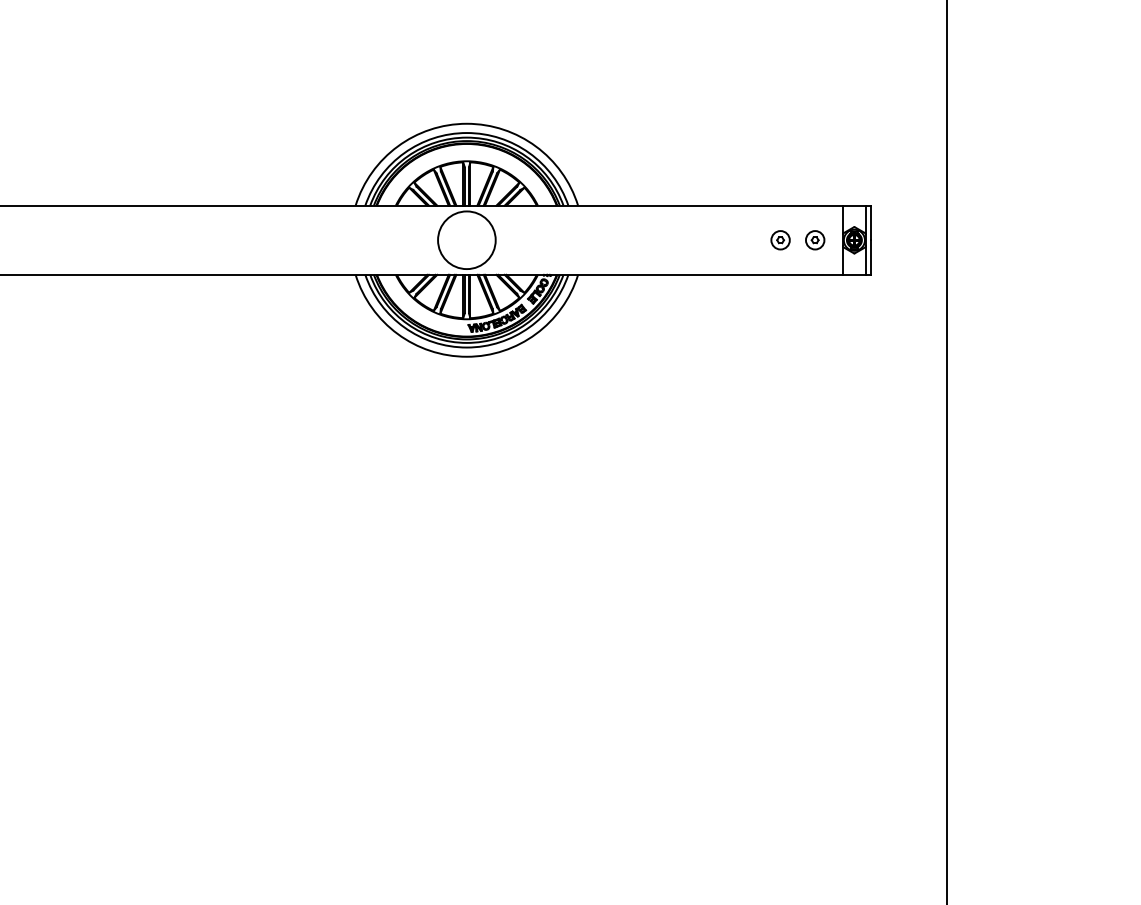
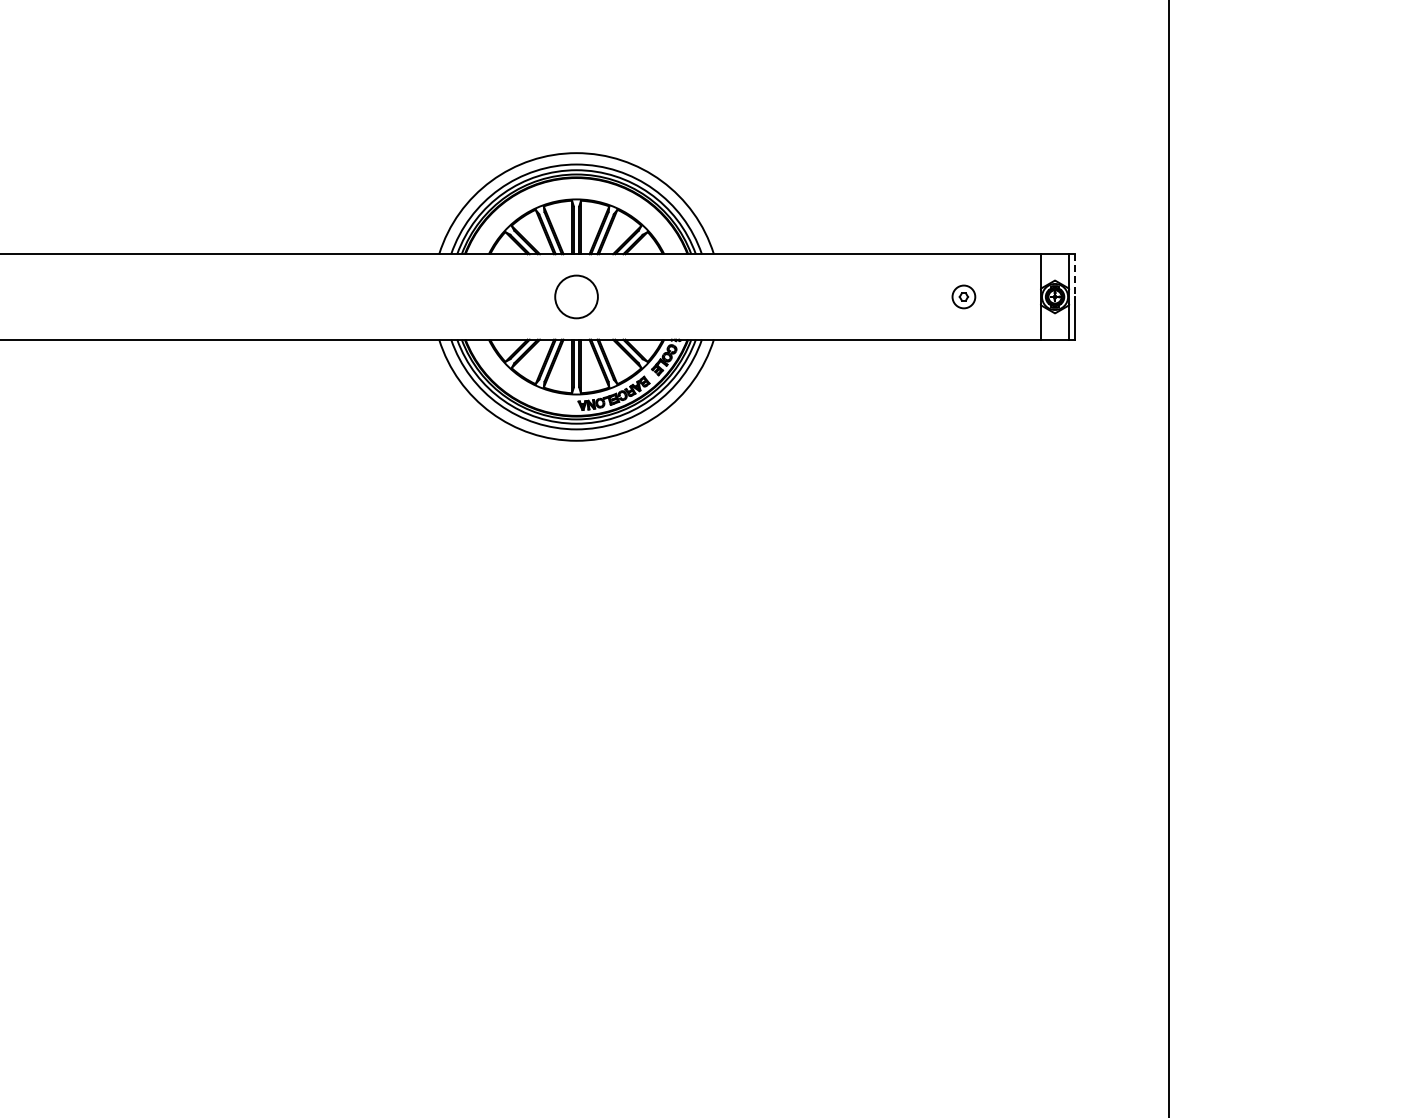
line: (870, 223) -> (1075, 276), solid -> dashed
circle: (466, 239) -> (576, 296), size x0.6
part: (815, 239) -> (1006, 296), removed

